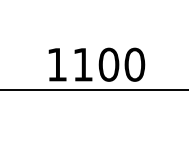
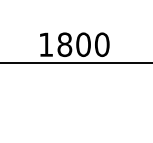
text: (82, 64) -> (64, 44), 1100 -> 1800

